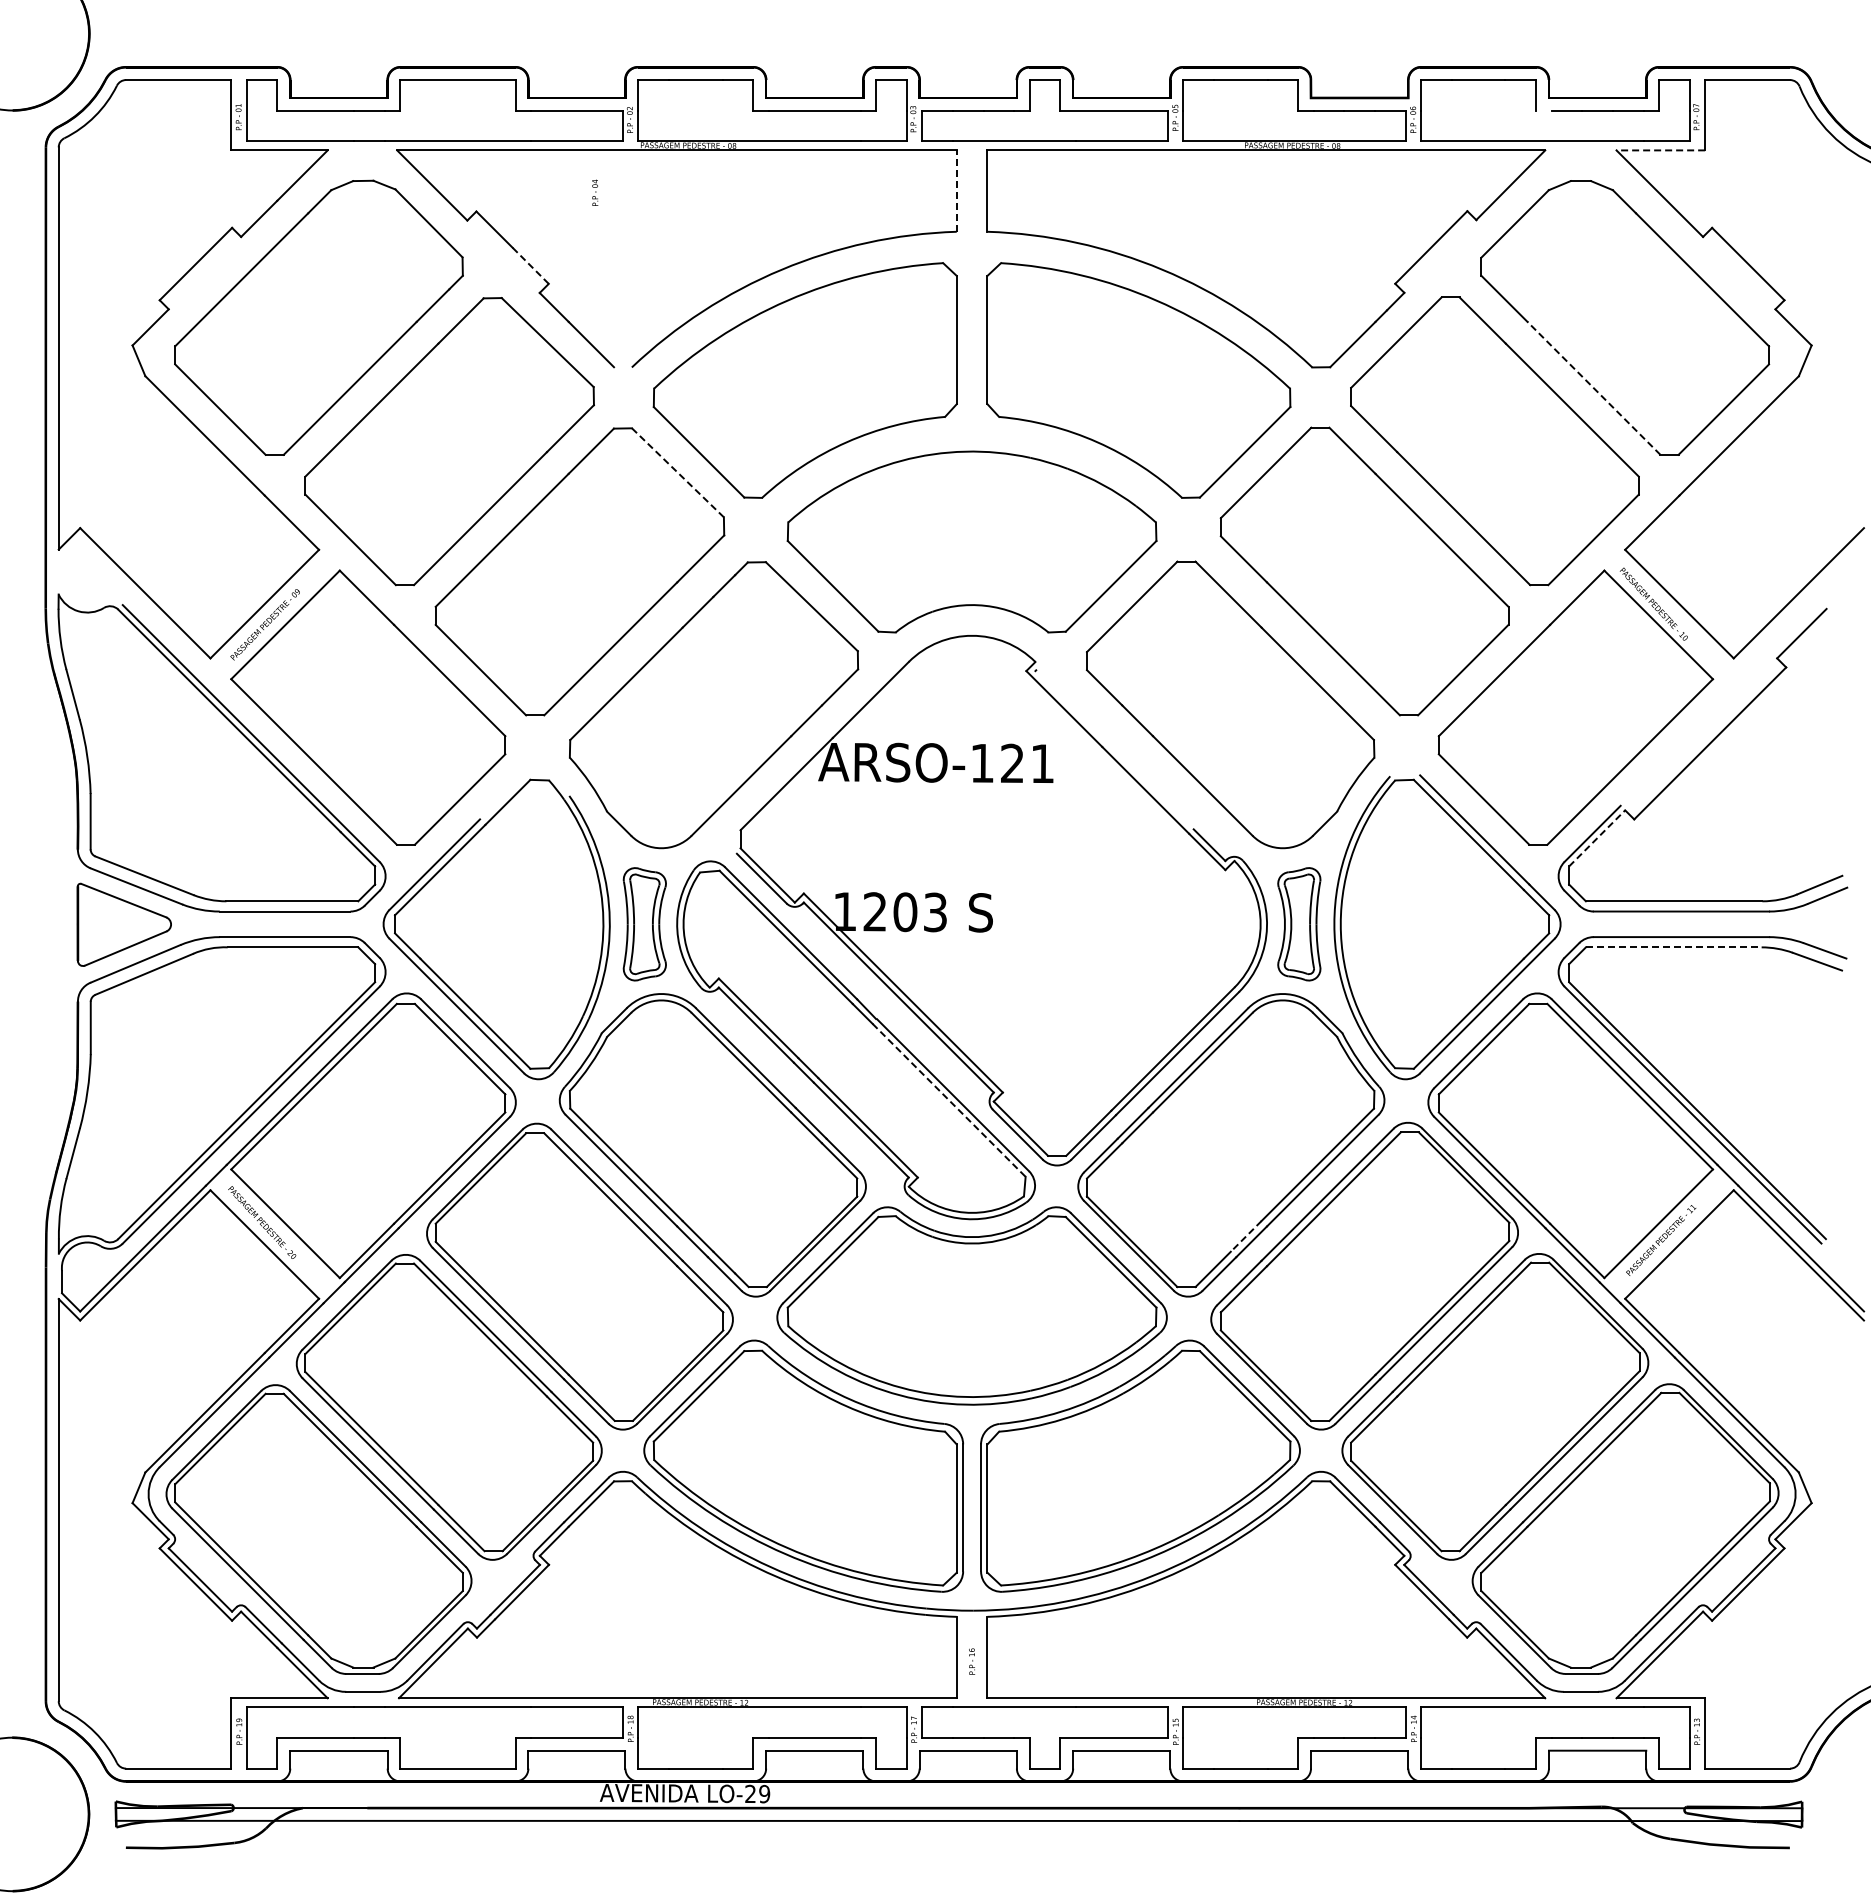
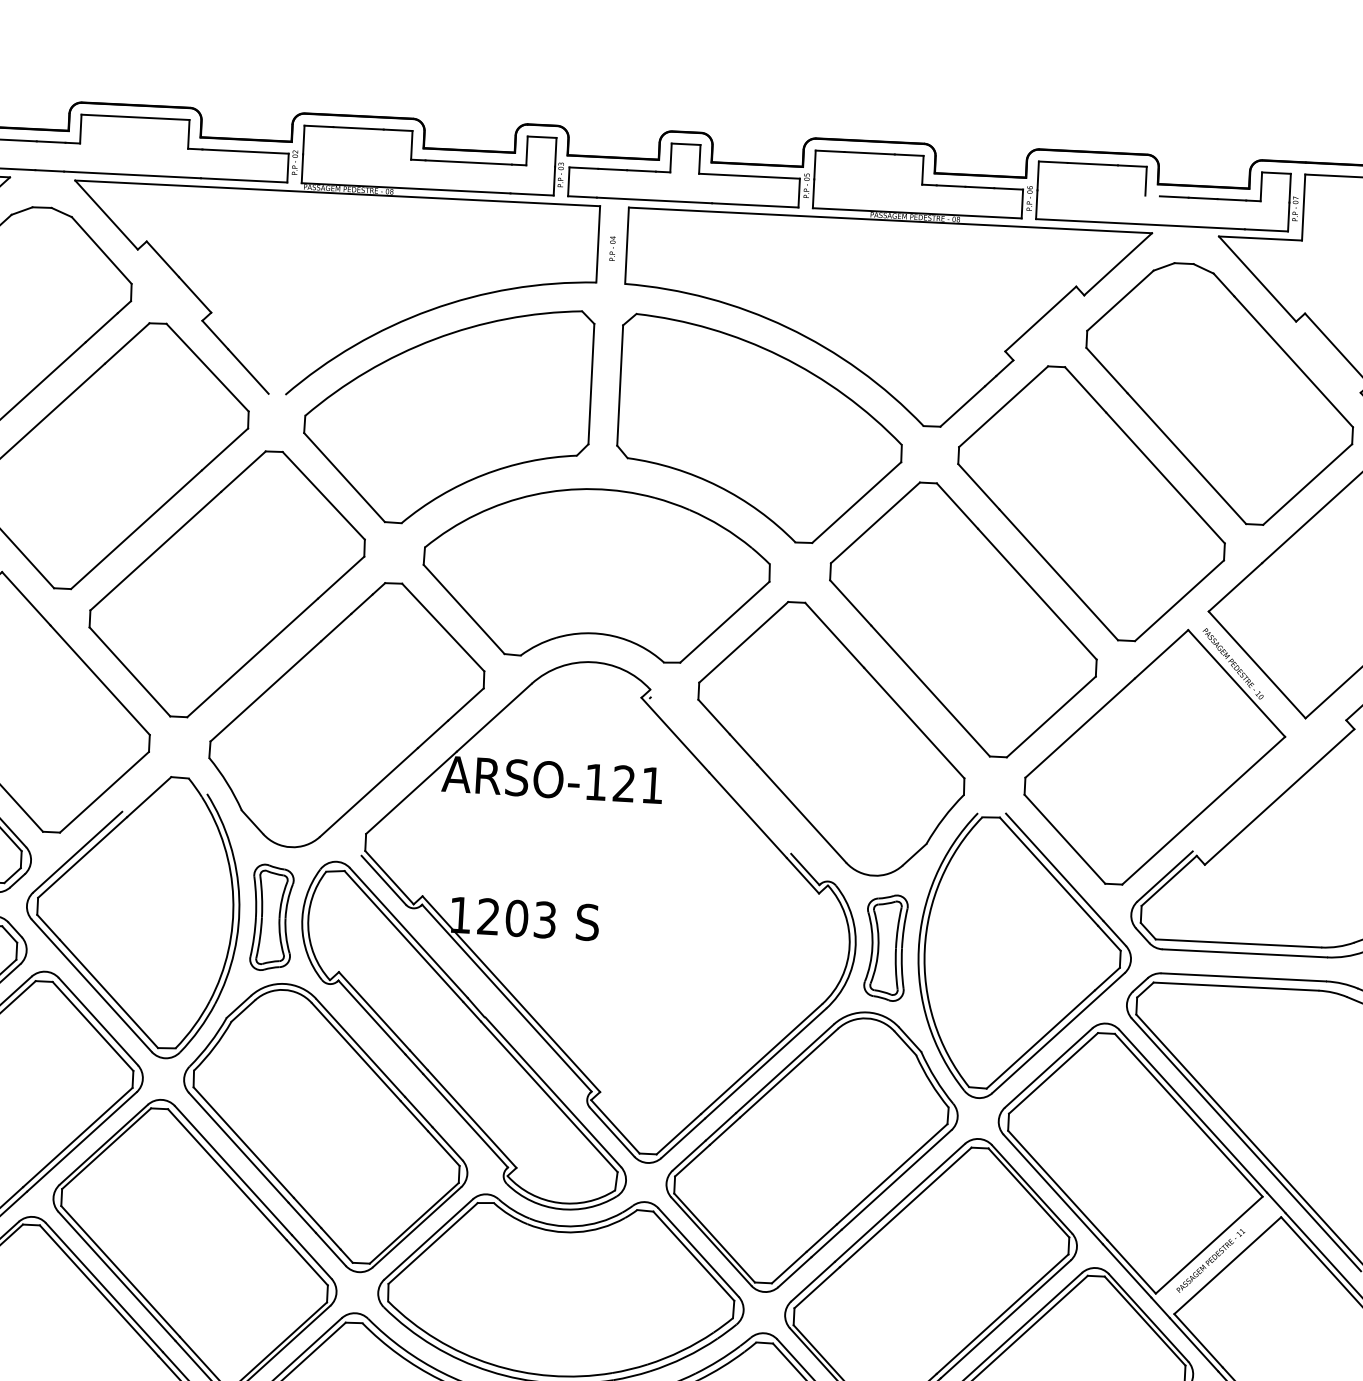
line: (1660, 150) -> (1260, 238), dashed -> solid
line: (956, 191) -> (597, 244), dashed -> solid
text: (595, 192) -> (612, 248), moved
line: (530, 265) -> (194, 294), dashed -> solid
line: (1593, 388) -> (1186, 458), dashed -> solid
line: (677, 472) -> (323, 495), dashed -> solid
line: (1597, 838) -> (1169, 881), dashed -> solid
line: (1673, 947) -> (1235, 986), dashed -> solid
line: (949, 1100) -> (549, 1097), dashed -> solid
line: (1246, 1236) -> (822, 1238), dashed -> solid

